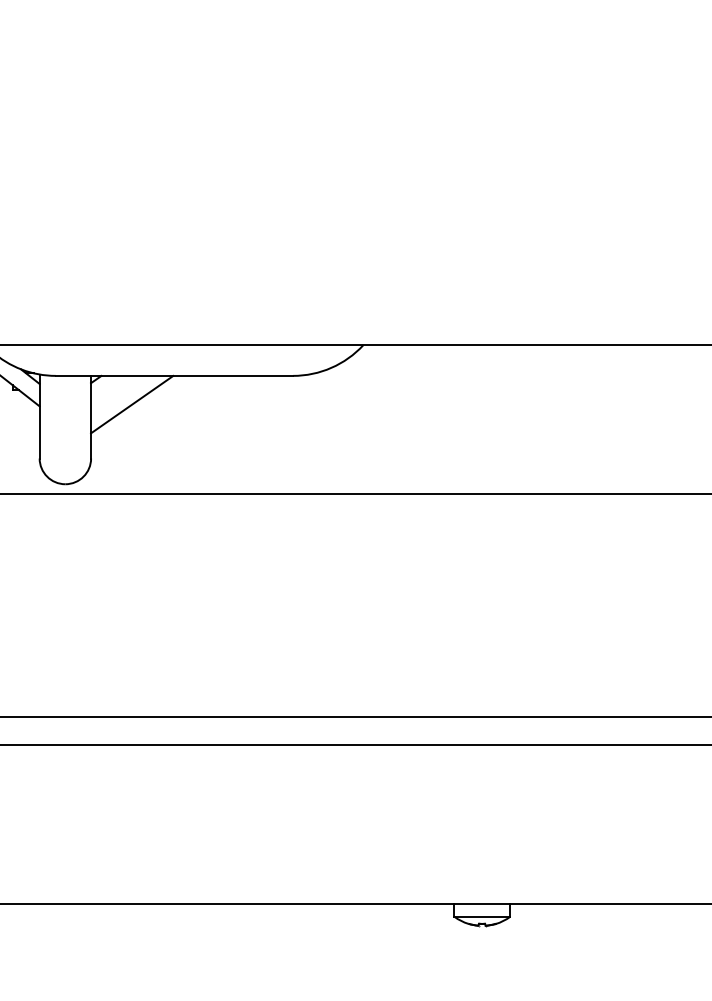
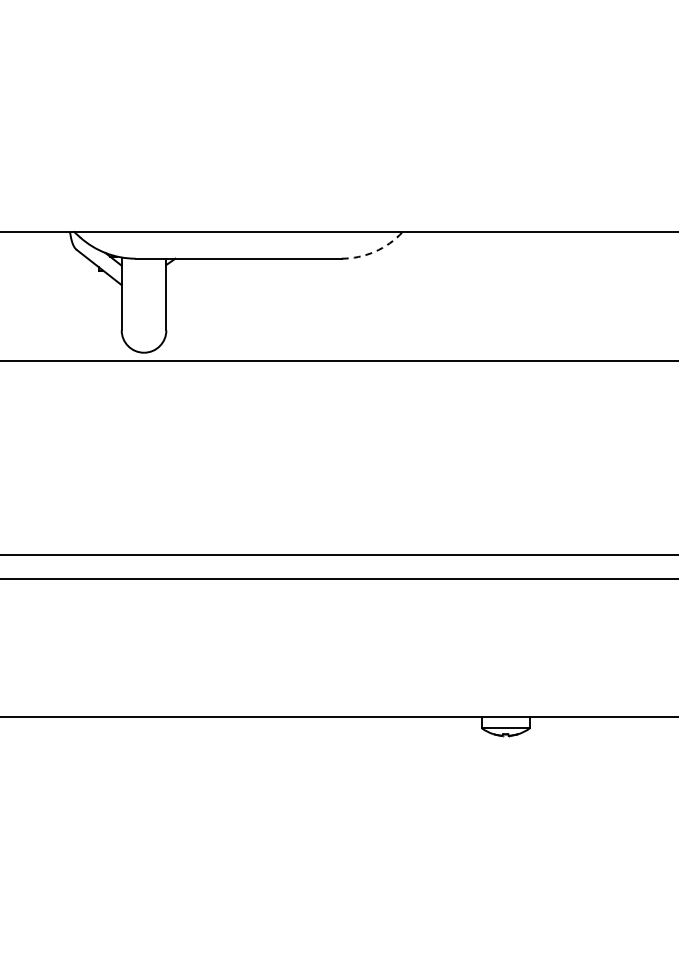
arc: (330, 367) -> (374, 251), solid -> dashed
line: (131, 404) -> (201, 283), removed

